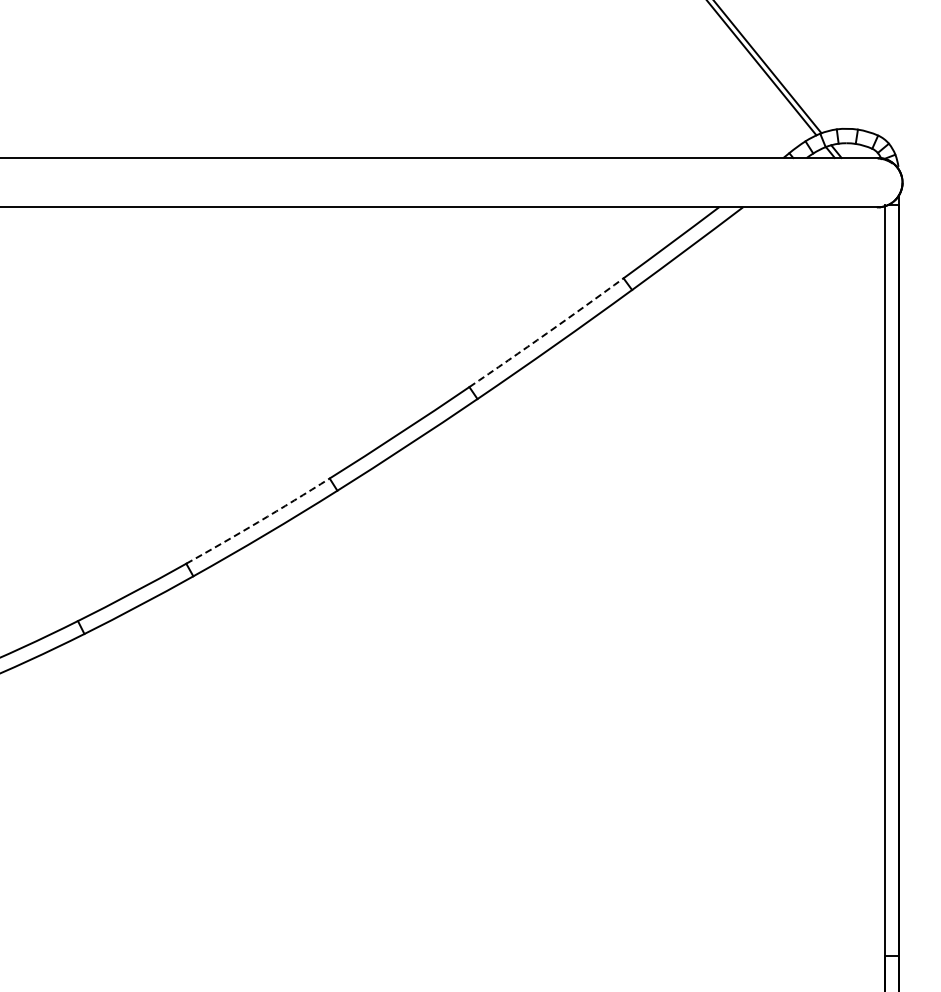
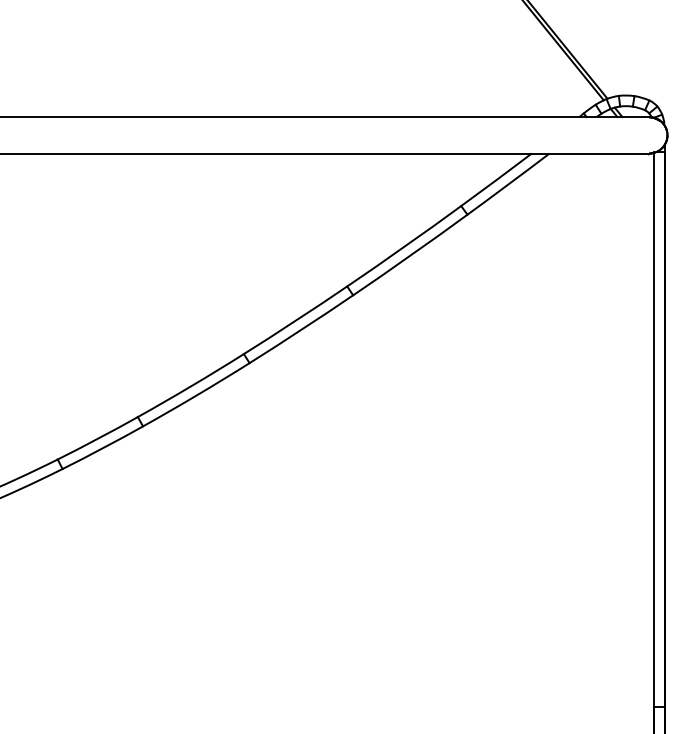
arc: (546, 333) -> (404, 246), dashed -> solid
arc: (258, 522) -> (191, 386), dashed -> solid

